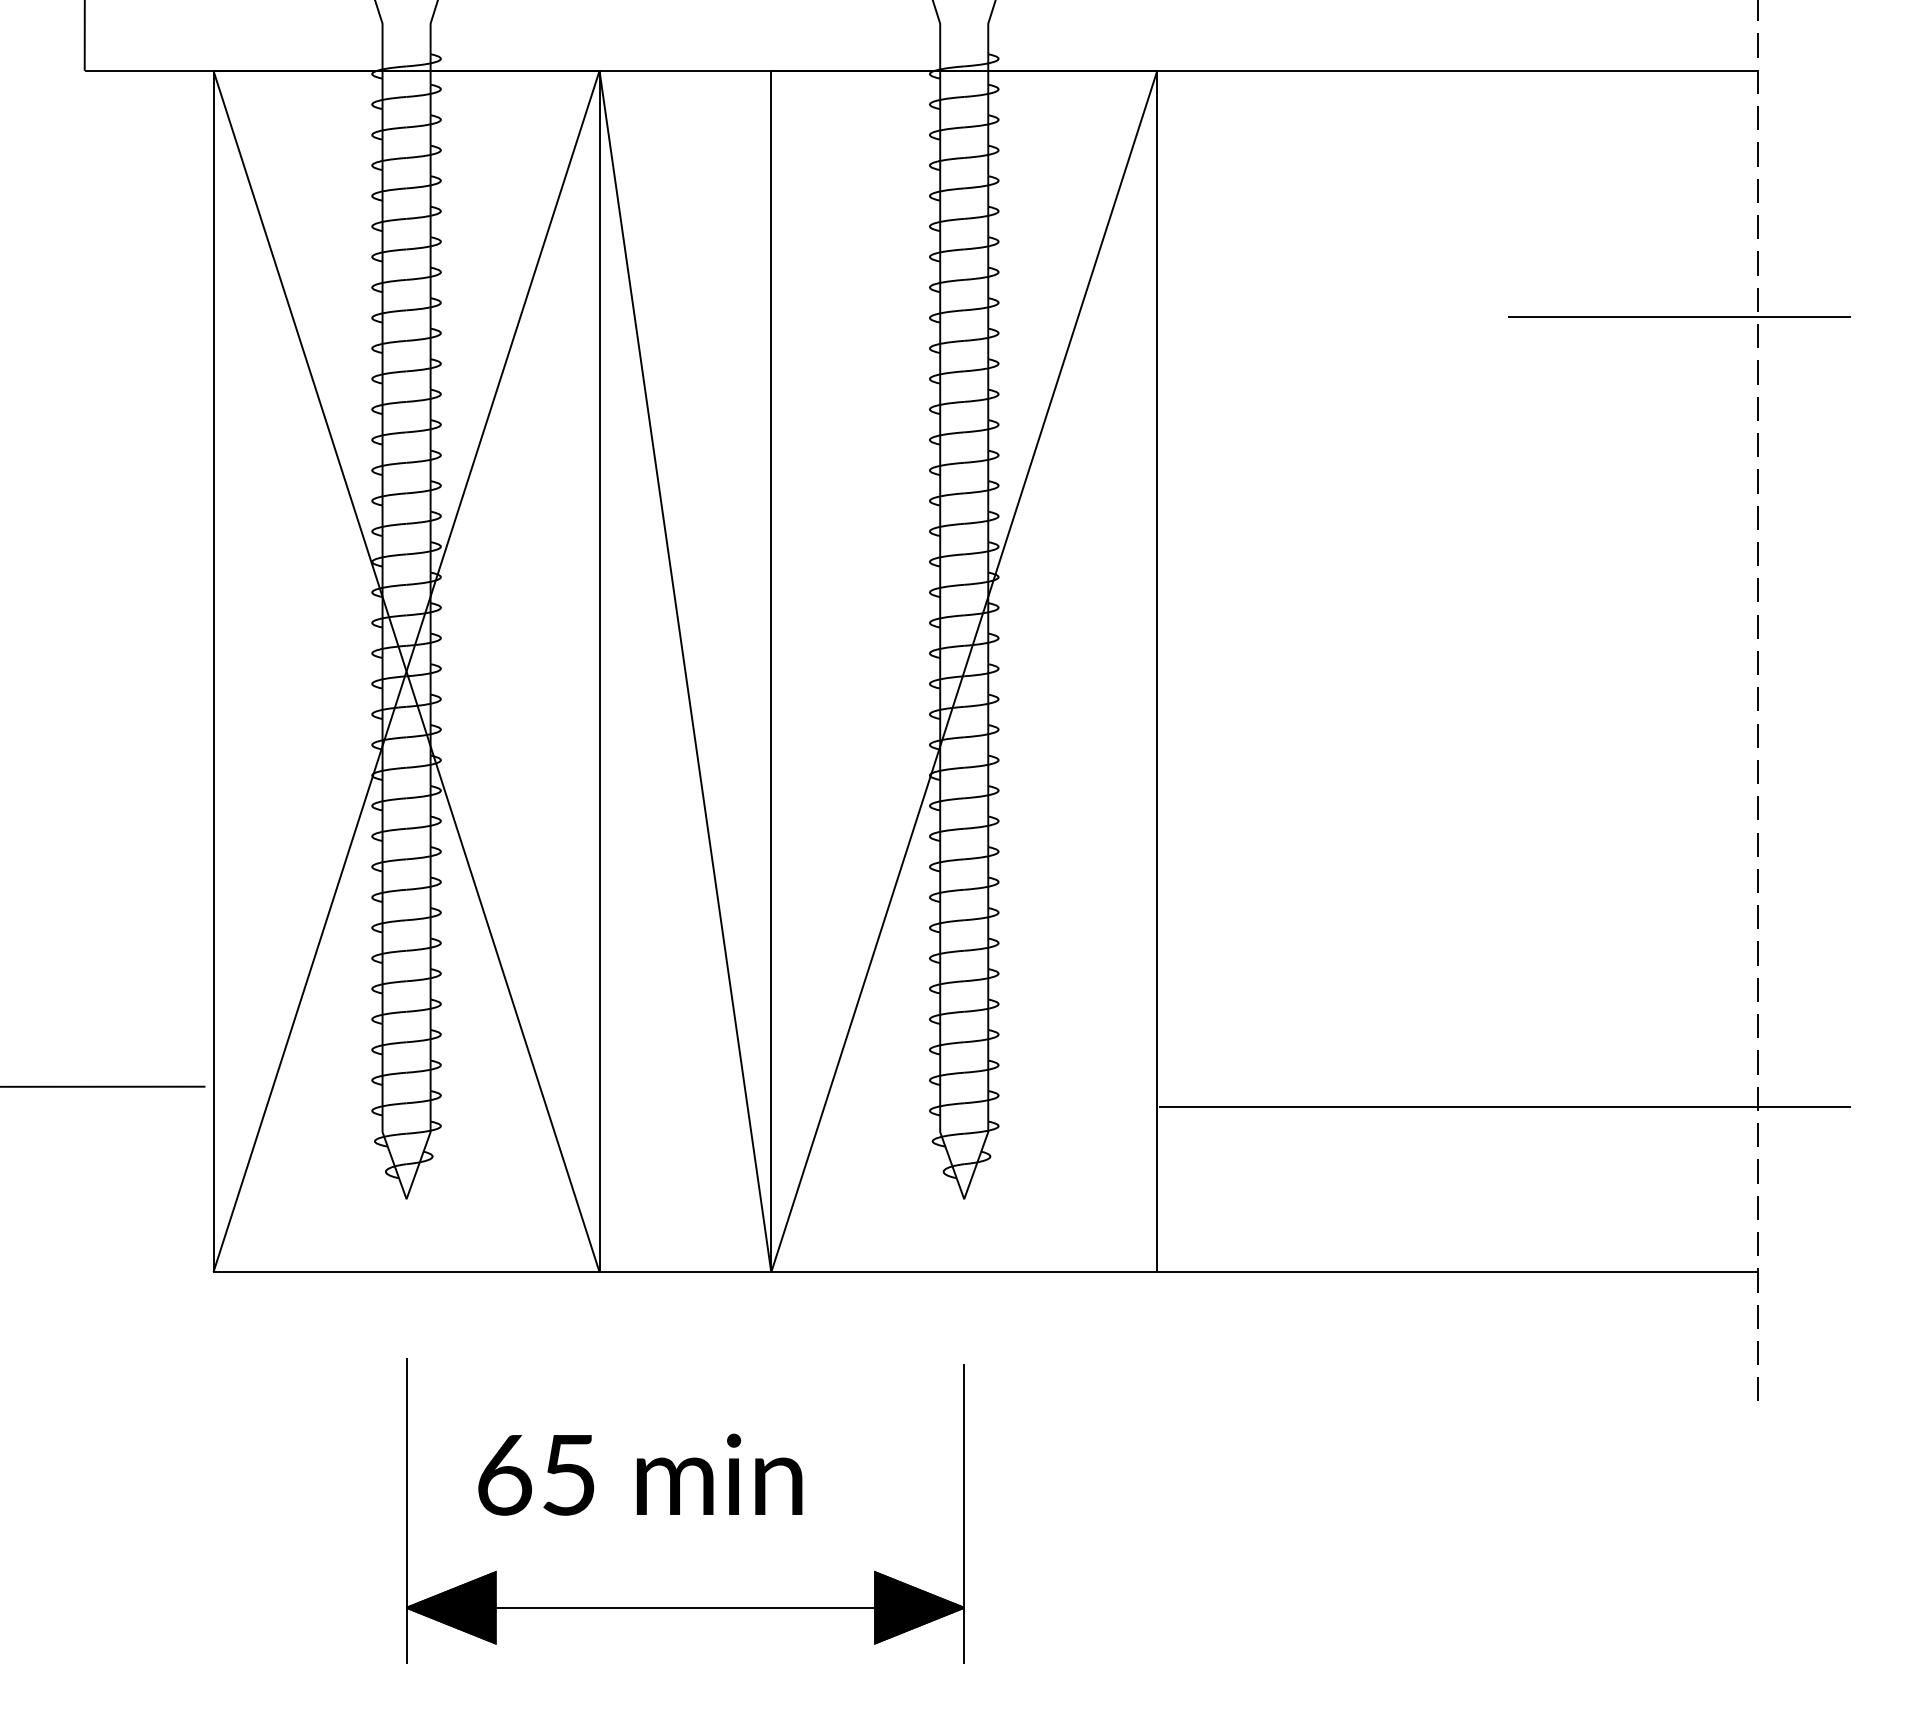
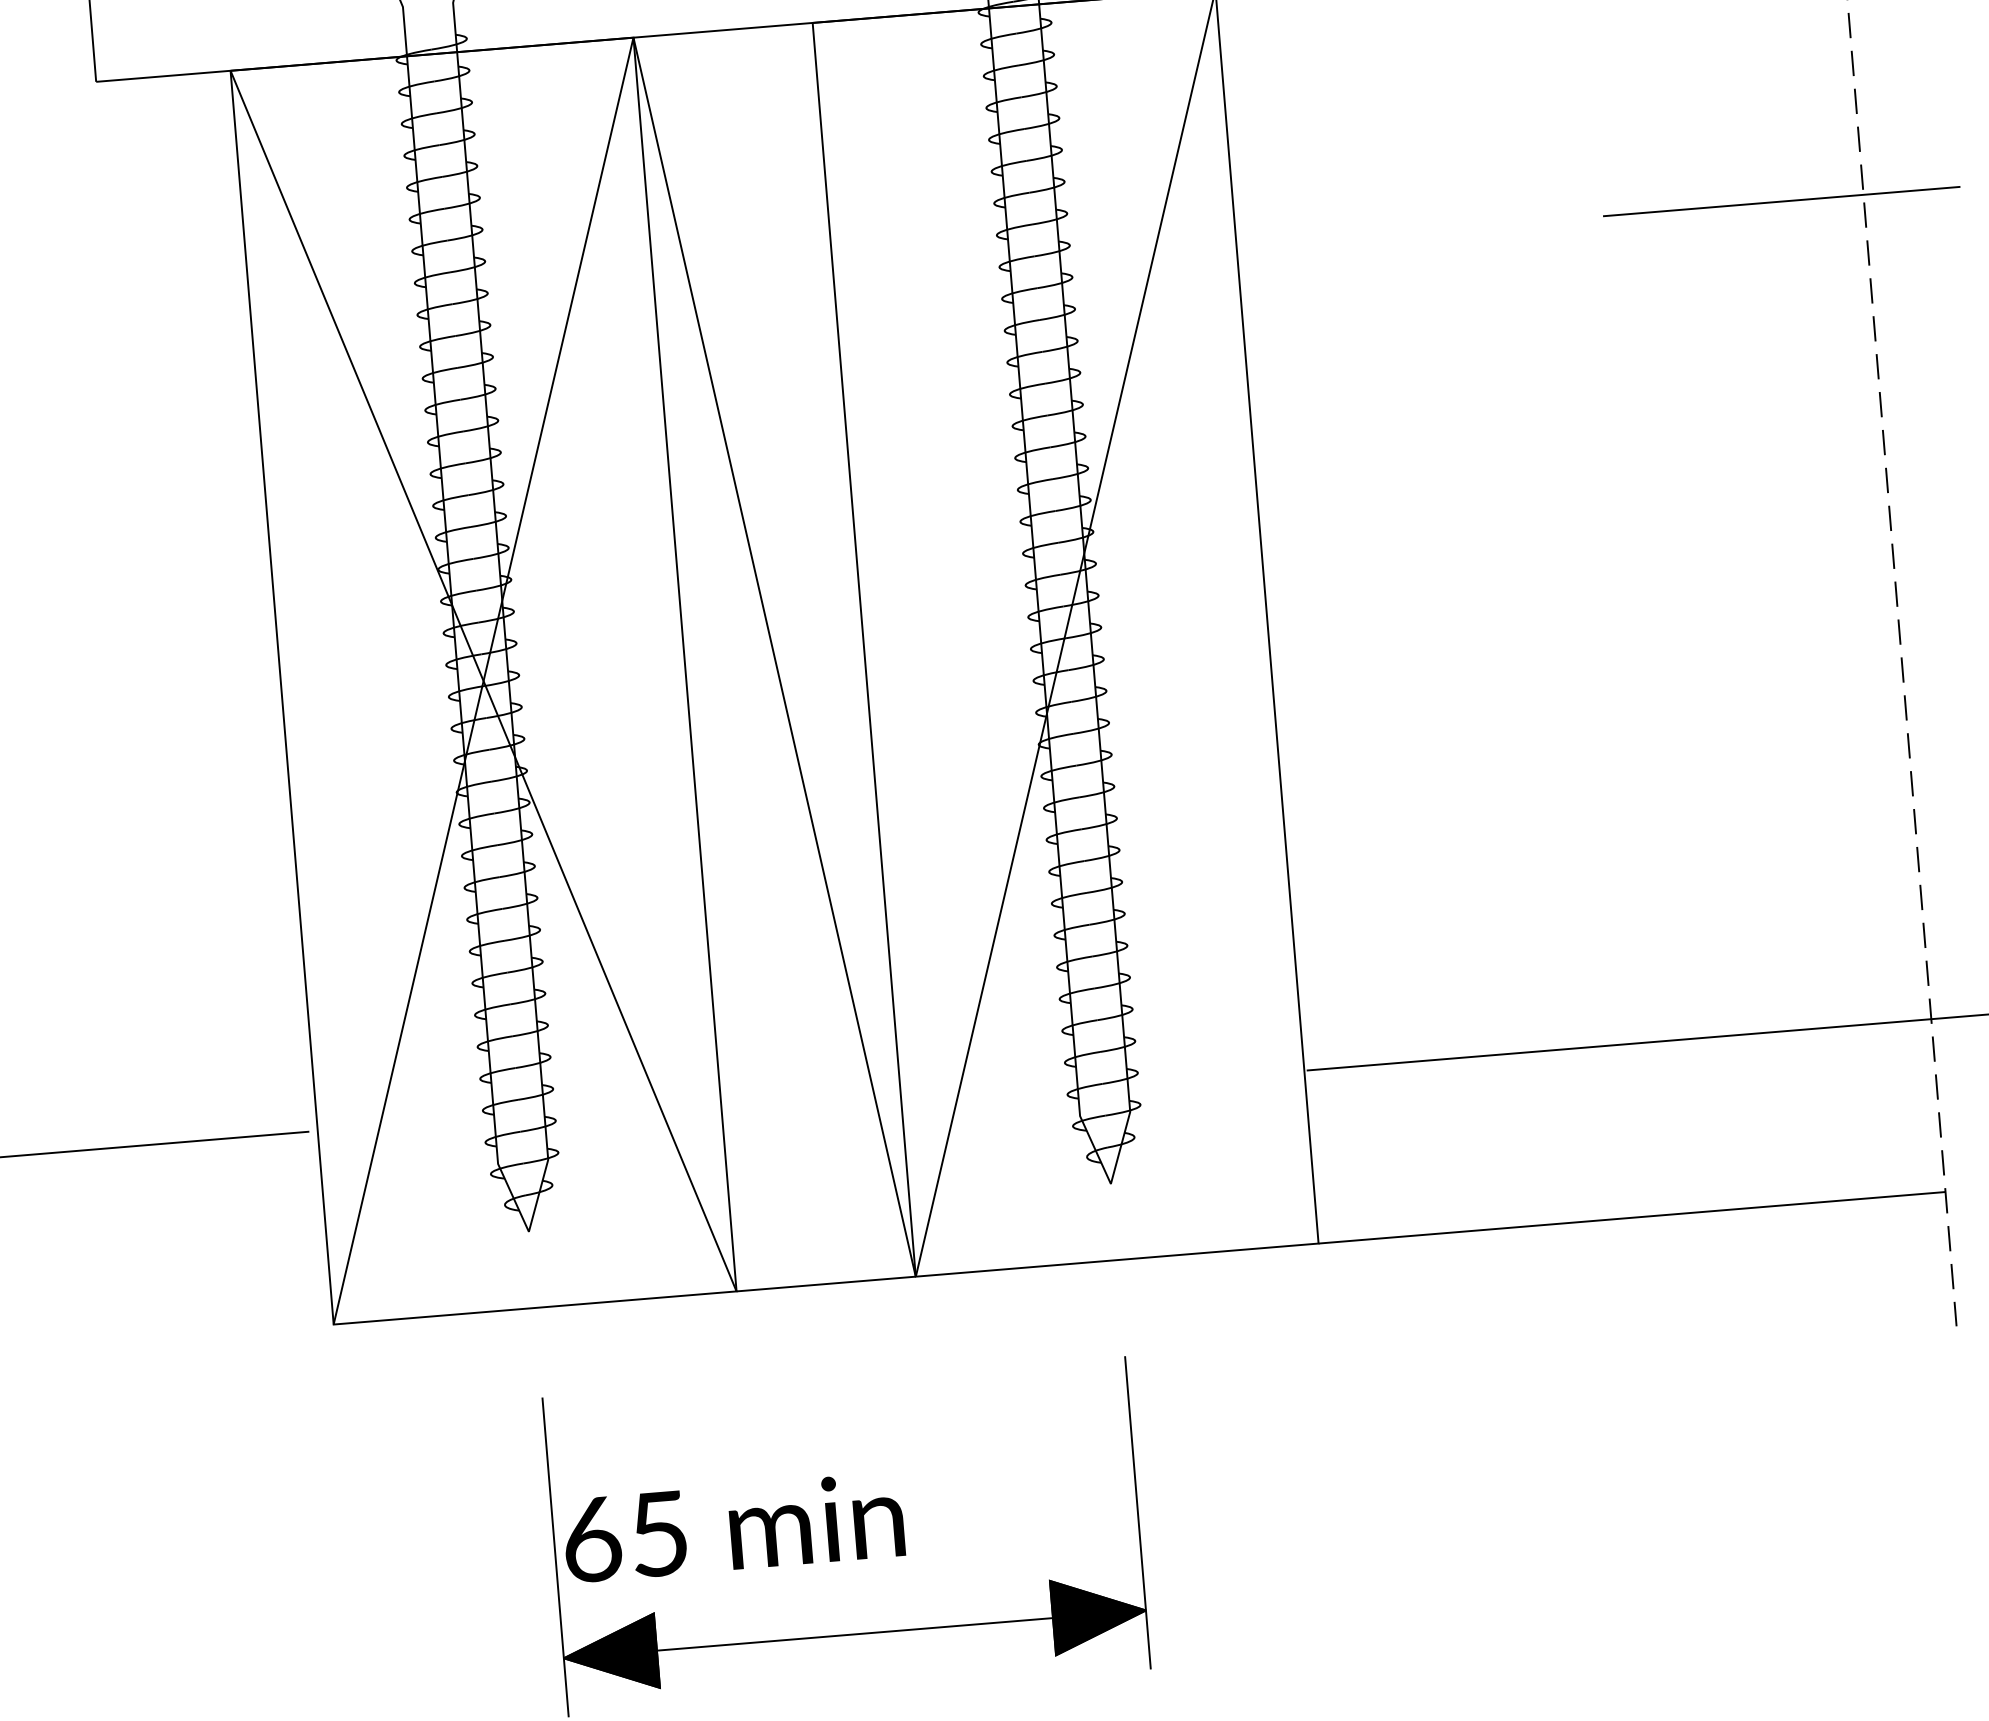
text: (640, 1474) -> (733, 1527), moved

